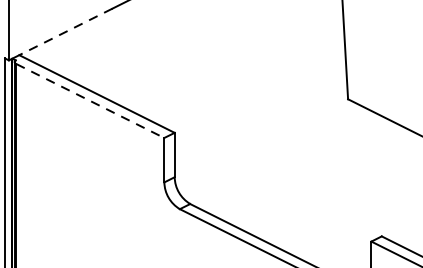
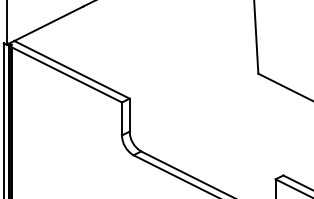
line: (65, 31) -> (48, 23), dashed -> solid
line: (90, 101) -> (67, 75), dashed -> solid

